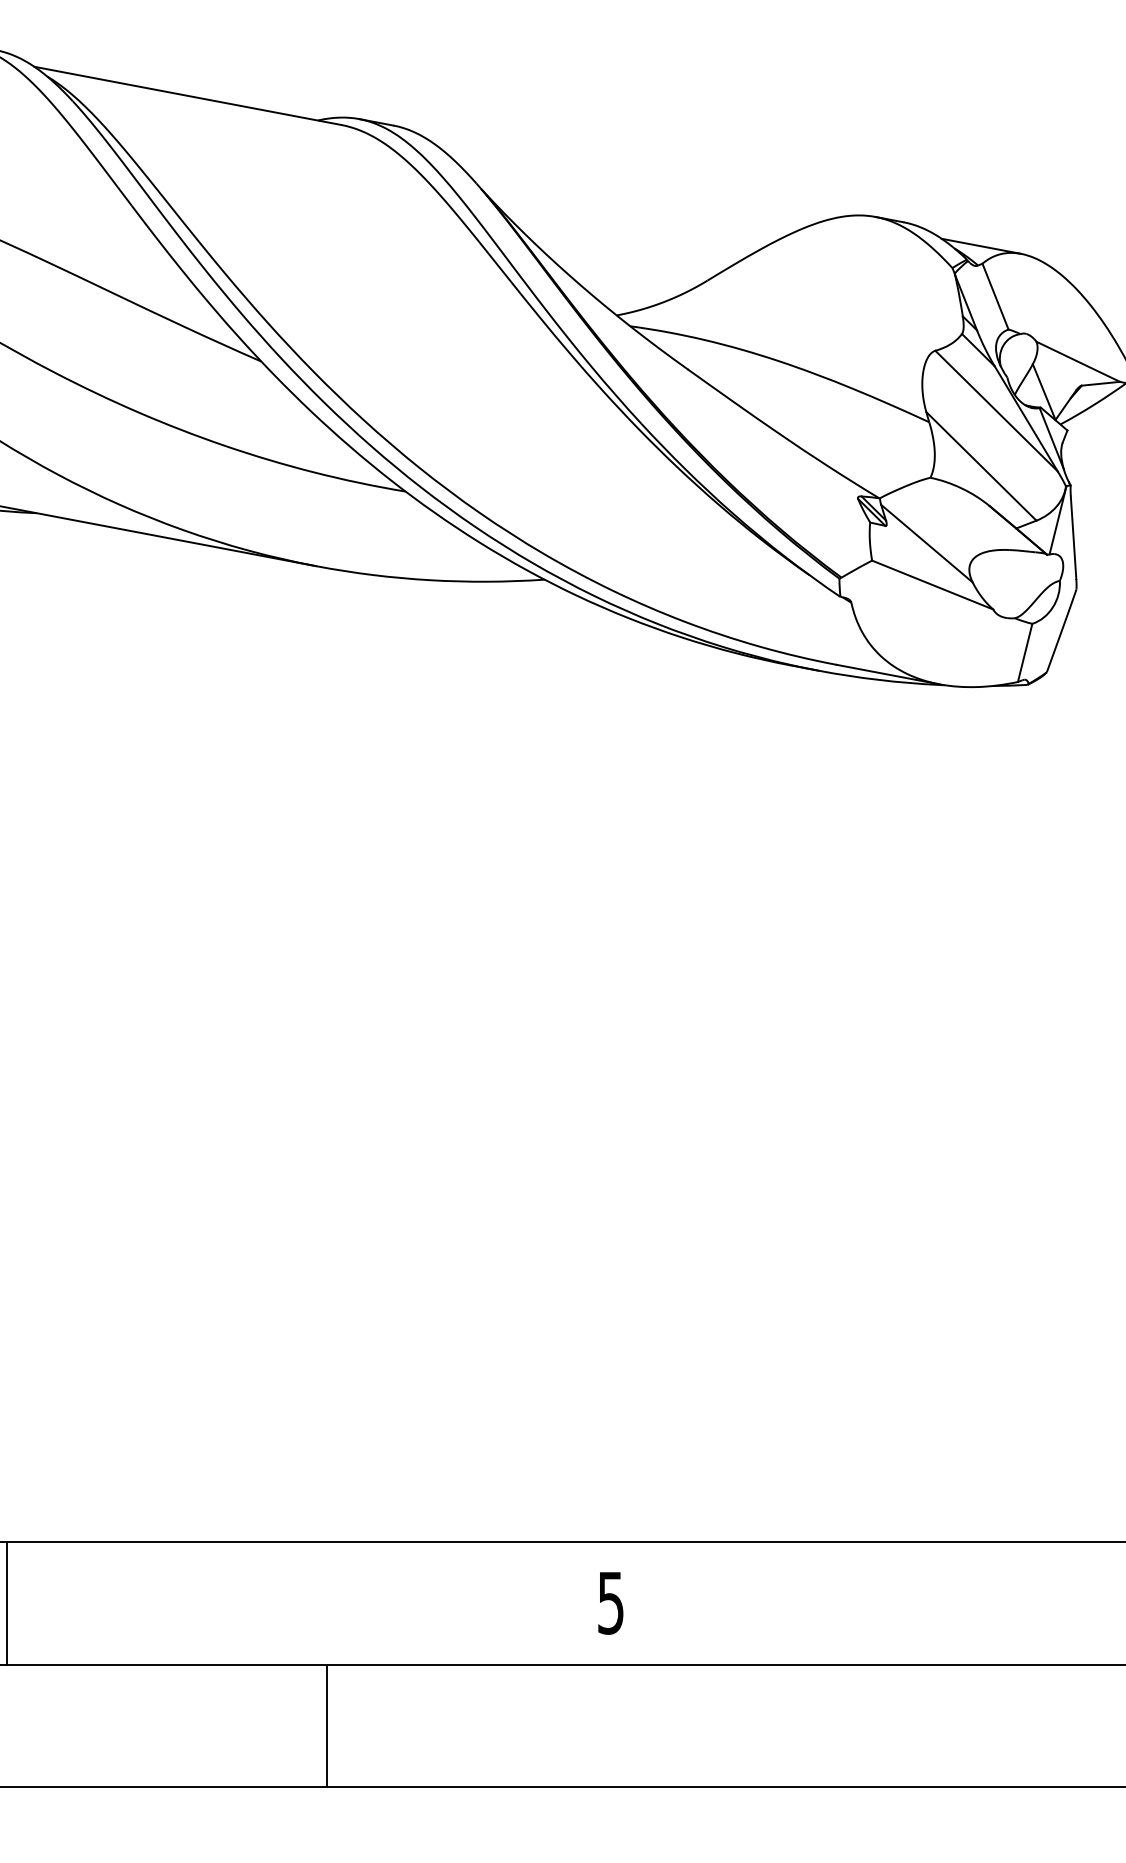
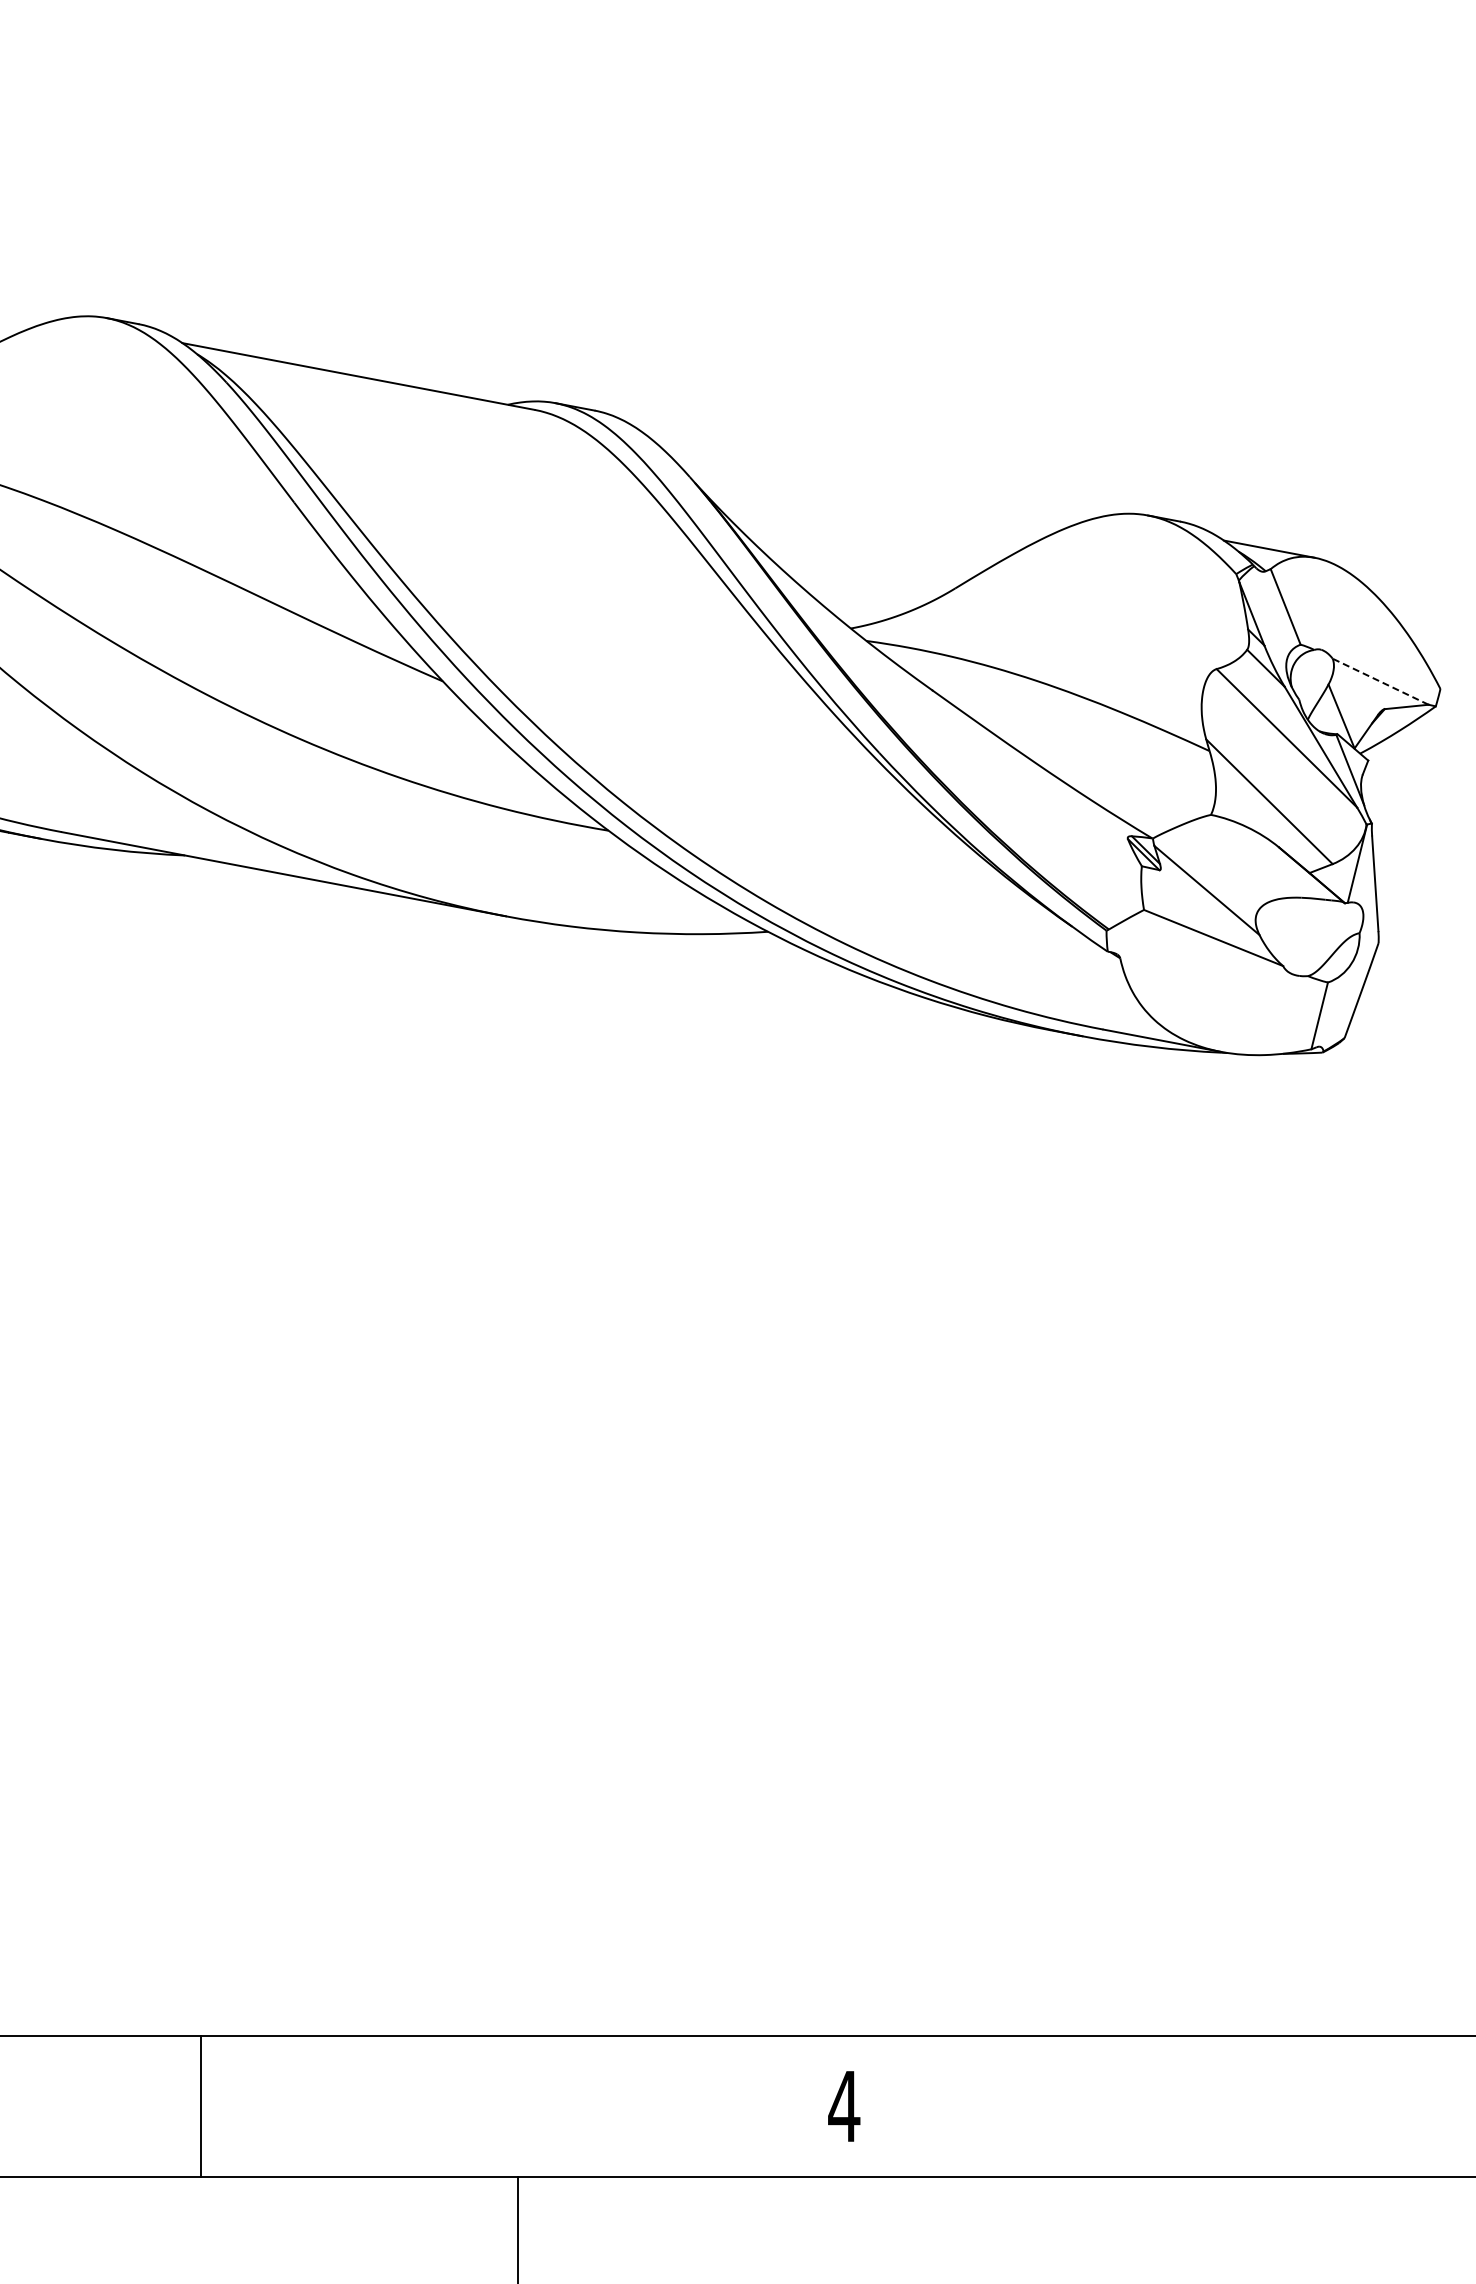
line: (1078, 361) -> (1380, 681), solid -> dashed
line: (7, 1603) -> (201, 2106), moved
text: (611, 1603) -> (844, 2107), 5 -> 4

